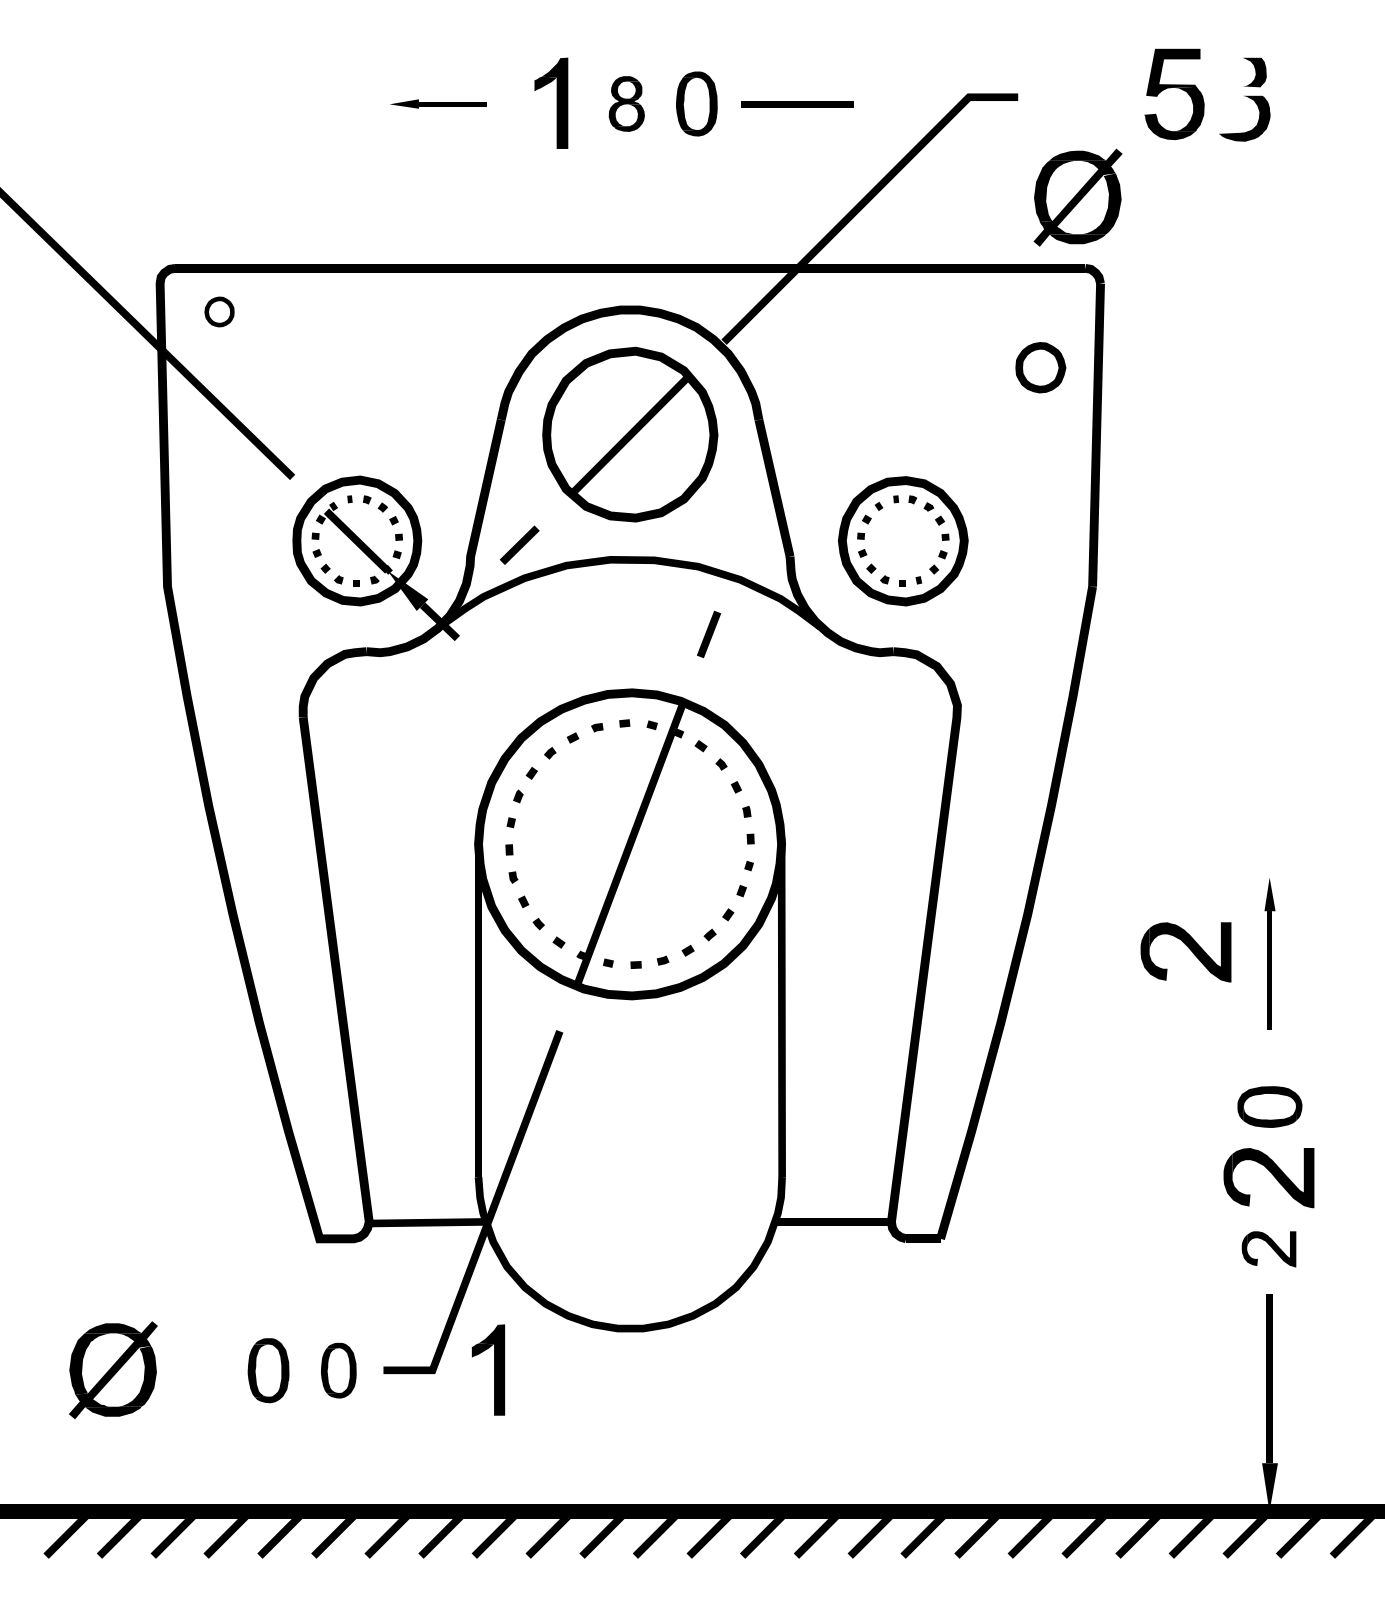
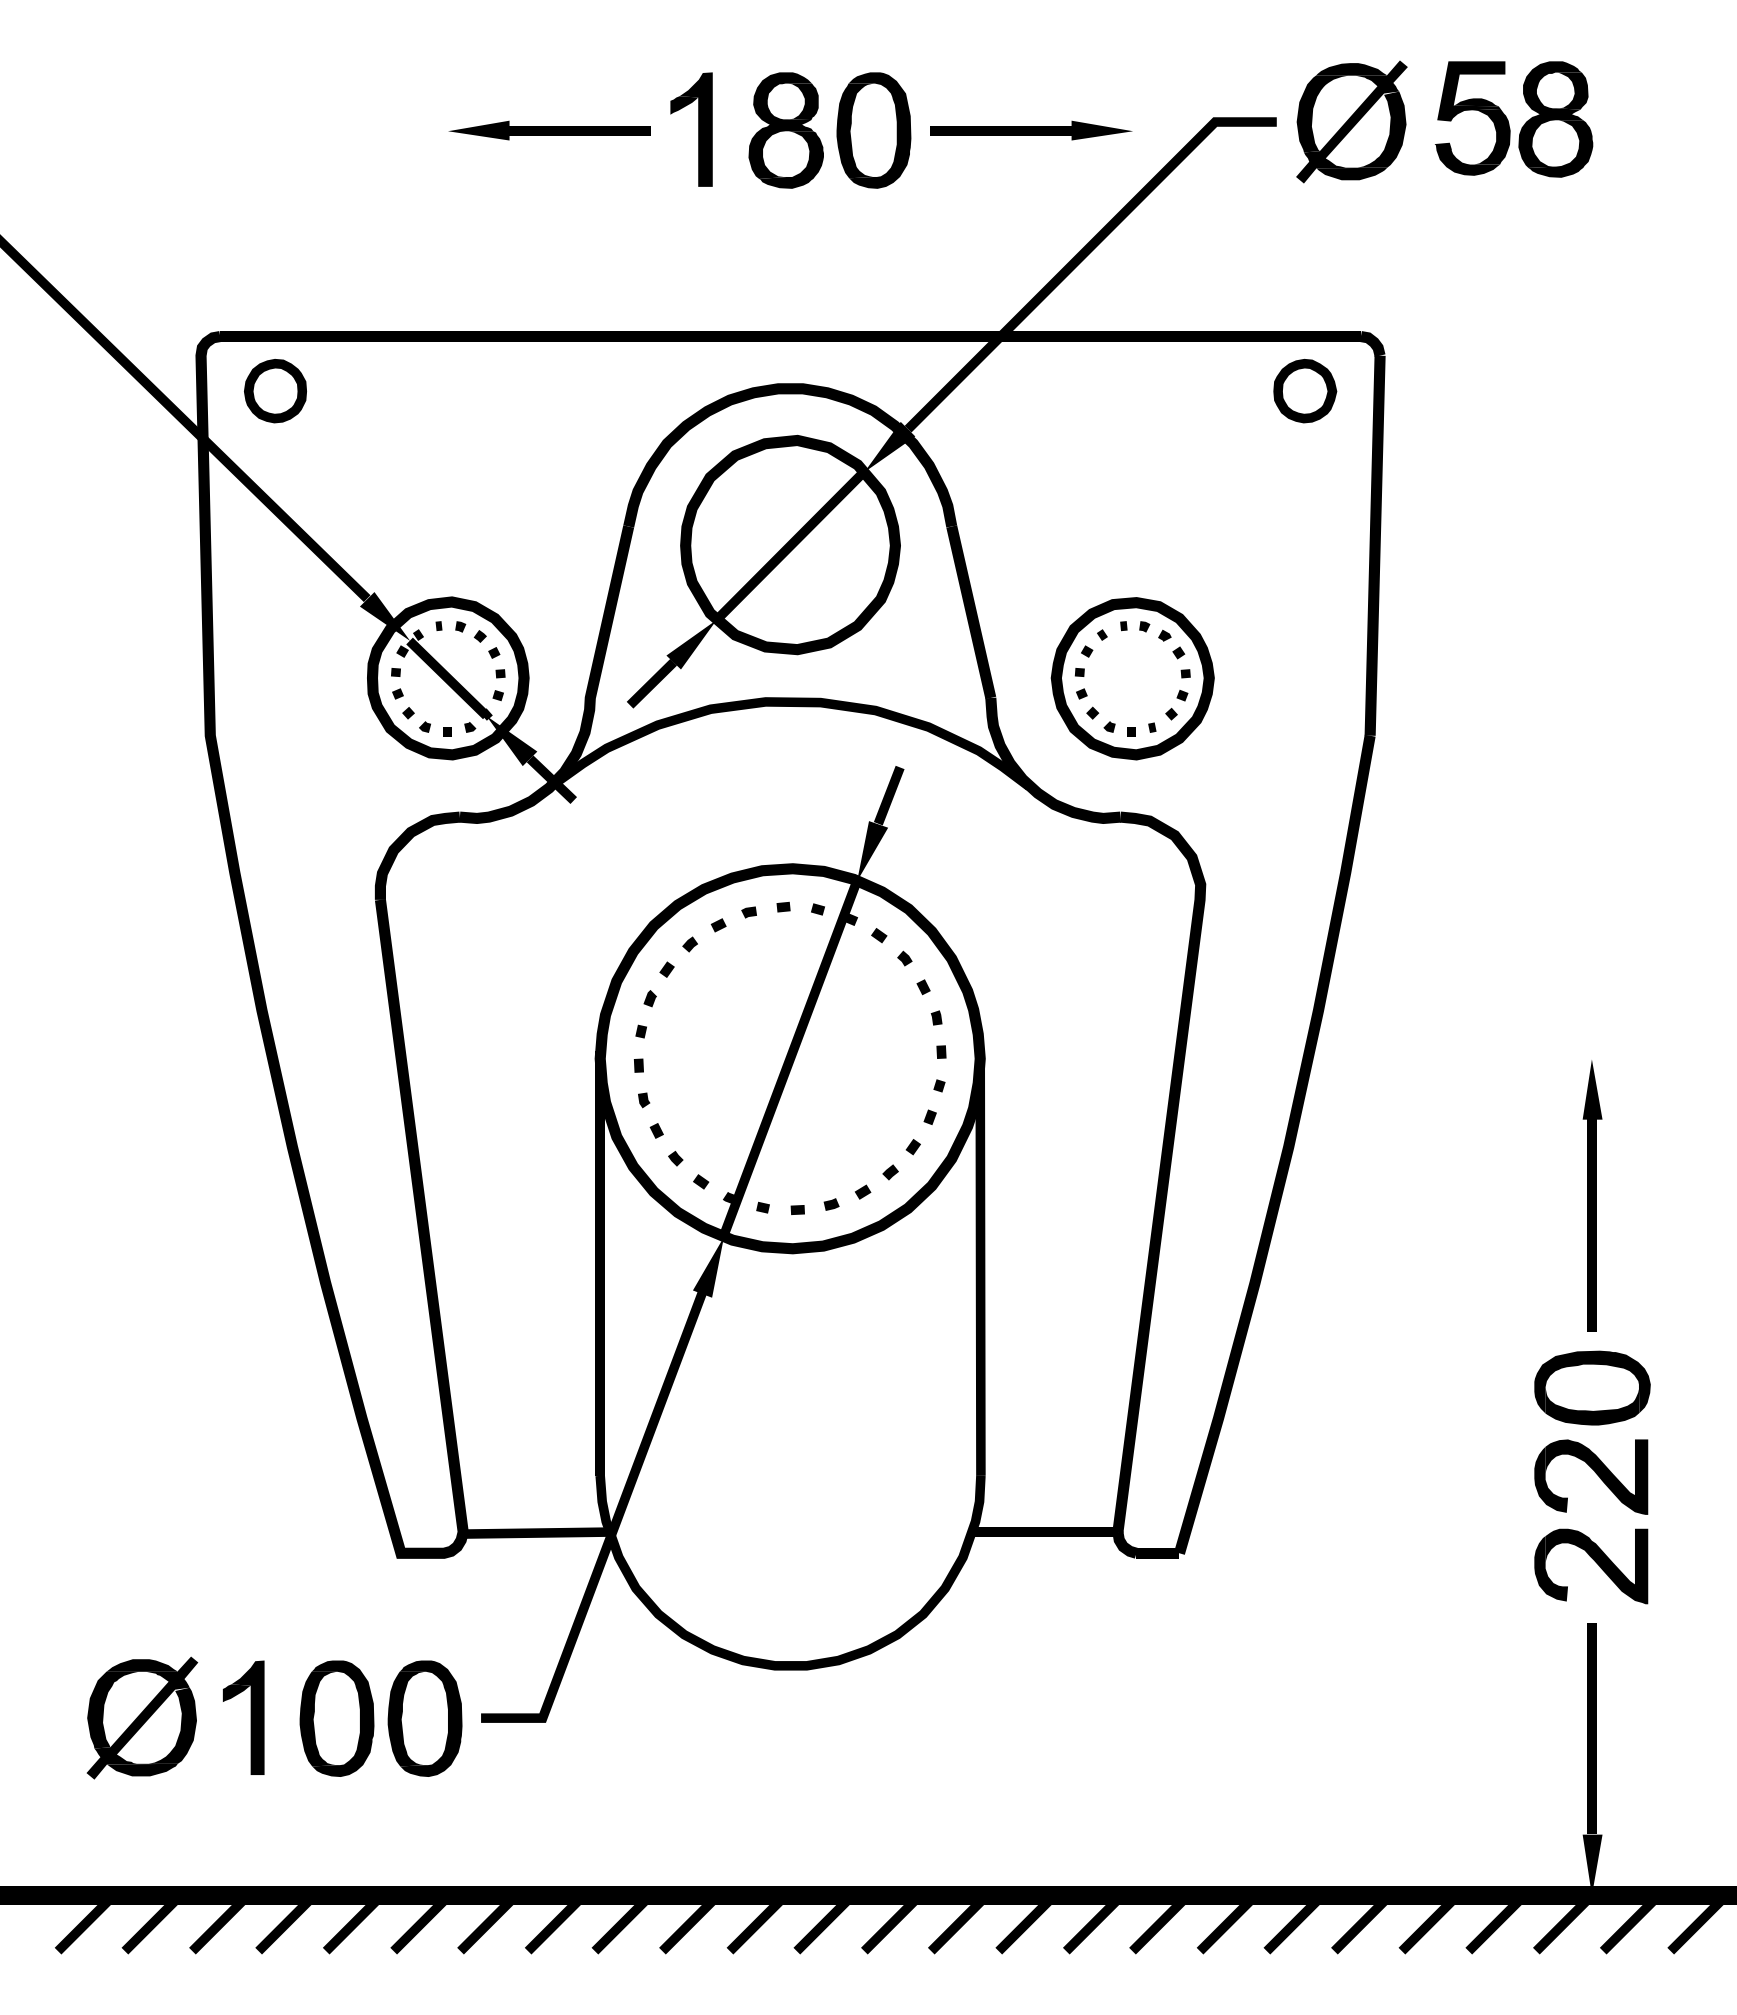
fill: (1176, 81) -> (1475, 102), added
fill: (1236, 91) -> (1550, 114), added
part: (438, 104) -> (549, 130), size x1.67
part: (626, 104) -> (785, 130), size x1.67
part: (696, 104) -> (873, 130), size x1.43
fill: (879, 104) -> (1102, 130), added
part: (1077, 197) -> (1351, 121), moved
part: (219, 312) -> (275, 391), size x1.67
fill: (709, 356) -> (889, 446), added
part: (1041, 368) -> (1305, 391), moved
fill: (306, 491) -> (384, 616), added
fill: (551, 513) -> (691, 644), added
fill: (695, 679) -> (872, 851), added
part: (1186, 951) -> (1487, 1193), removed
part: (1269, 953) -> (1592, 1195), size x1.43
fill: (564, 1010) -> (708, 1266), added
part: (1269, 1106) -> (1592, 1387), size x1.43
part: (1269, 1249) -> (1591, 1566), size x1.67
part: (493, 1369) -> (250, 1717), moved
part: (268, 1370) -> (336, 1718), size x1.43
part: (338, 1370) -> (424, 1718), size x1.67

